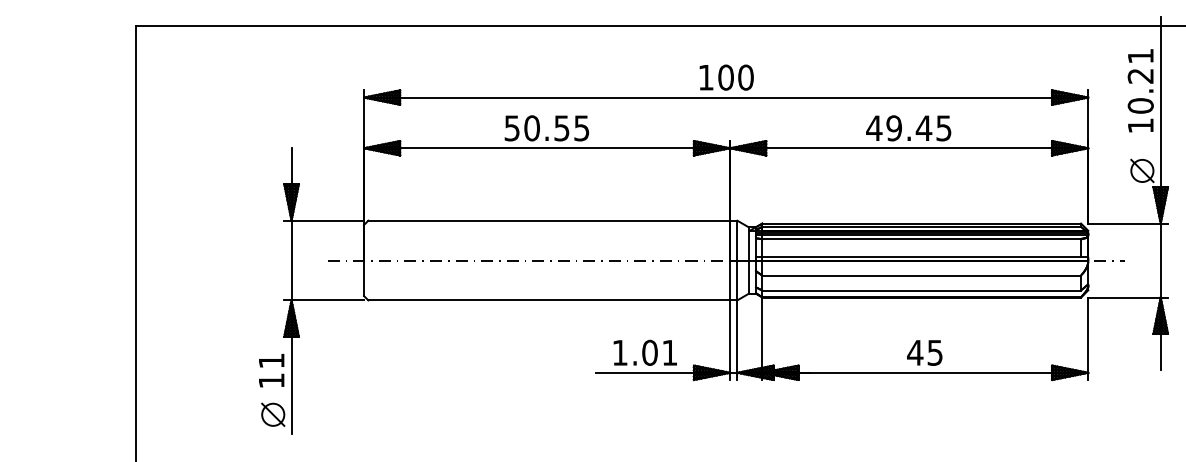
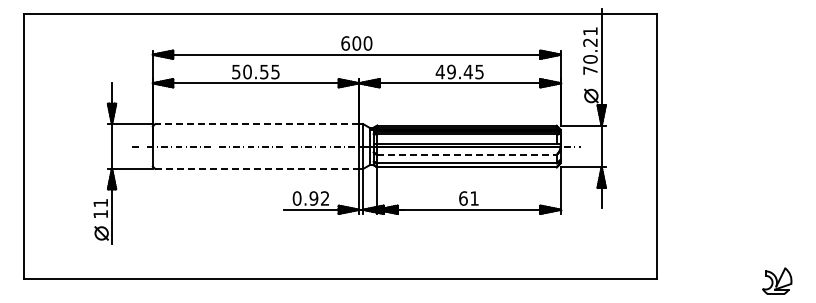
text: (705, 77) -> (345, 43), 100 -> 600
text: (1140, 125) -> (590, 70), 10.21 -> 70.21
line: (549, 221) -> (257, 124), solid -> dashed
line: (922, 274) -> (467, 154), solid -> dashed
line: (549, 299) -> (257, 168), solid -> dashed
text: (643, 352) -> (310, 198), 1.01 -> 0.92
text: (924, 352) -> (468, 198), 45 -> 61

